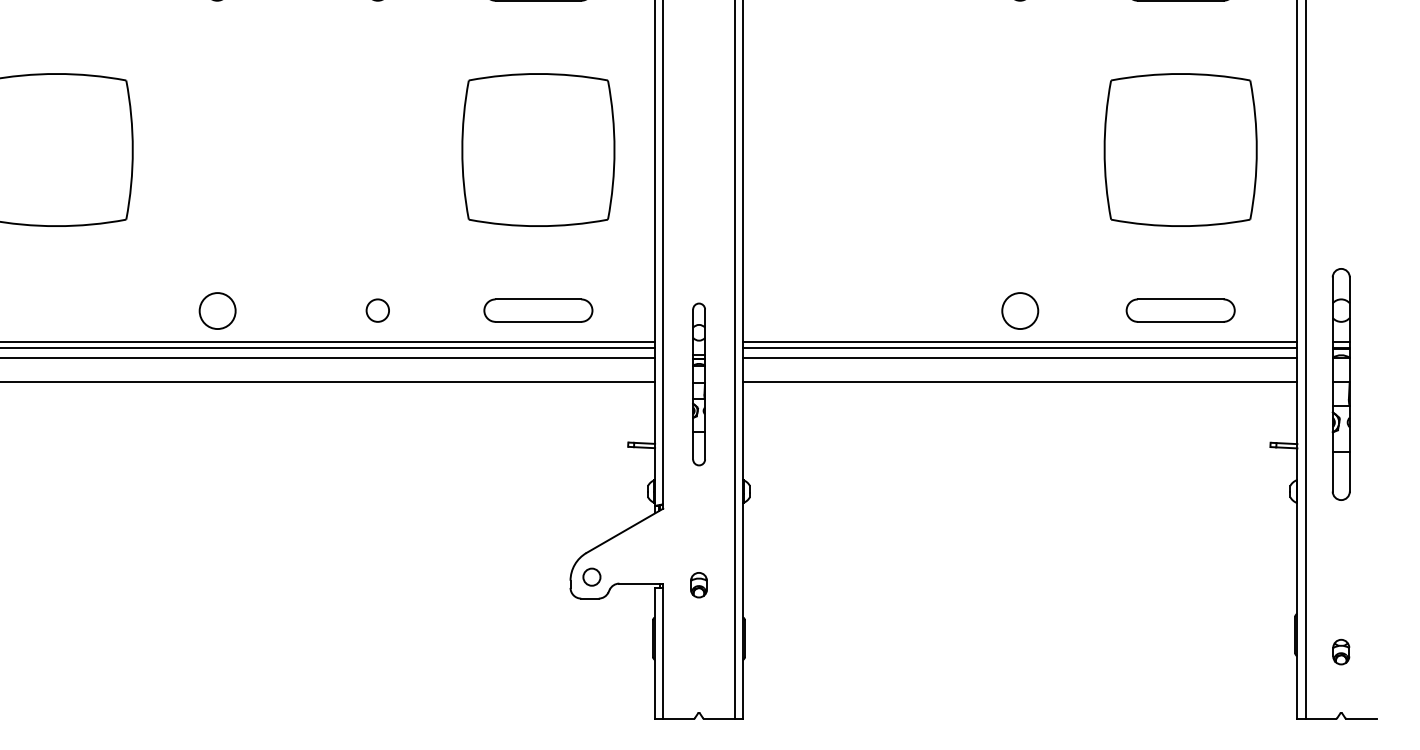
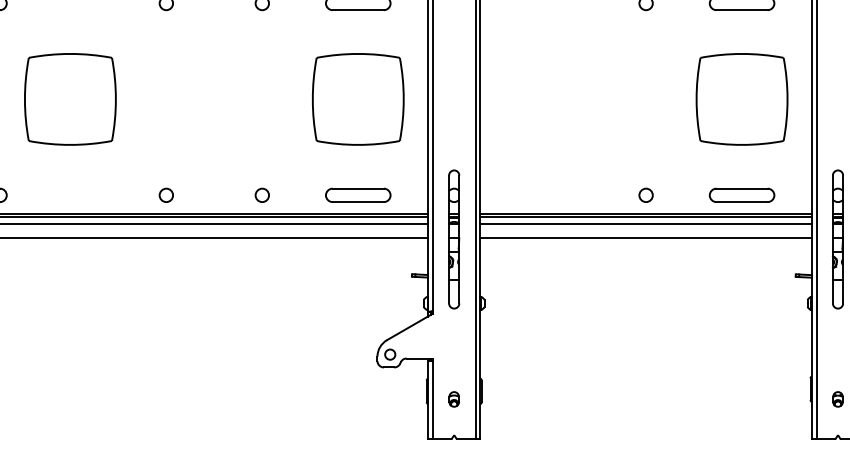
circle: (215, 309) -> (165, 194), size x0.62
circle: (1019, 309) -> (645, 194), size x0.62
part: (699, 384) -> (454, 239), size x1.43
part: (697, 585) -> (453, 399), moved

